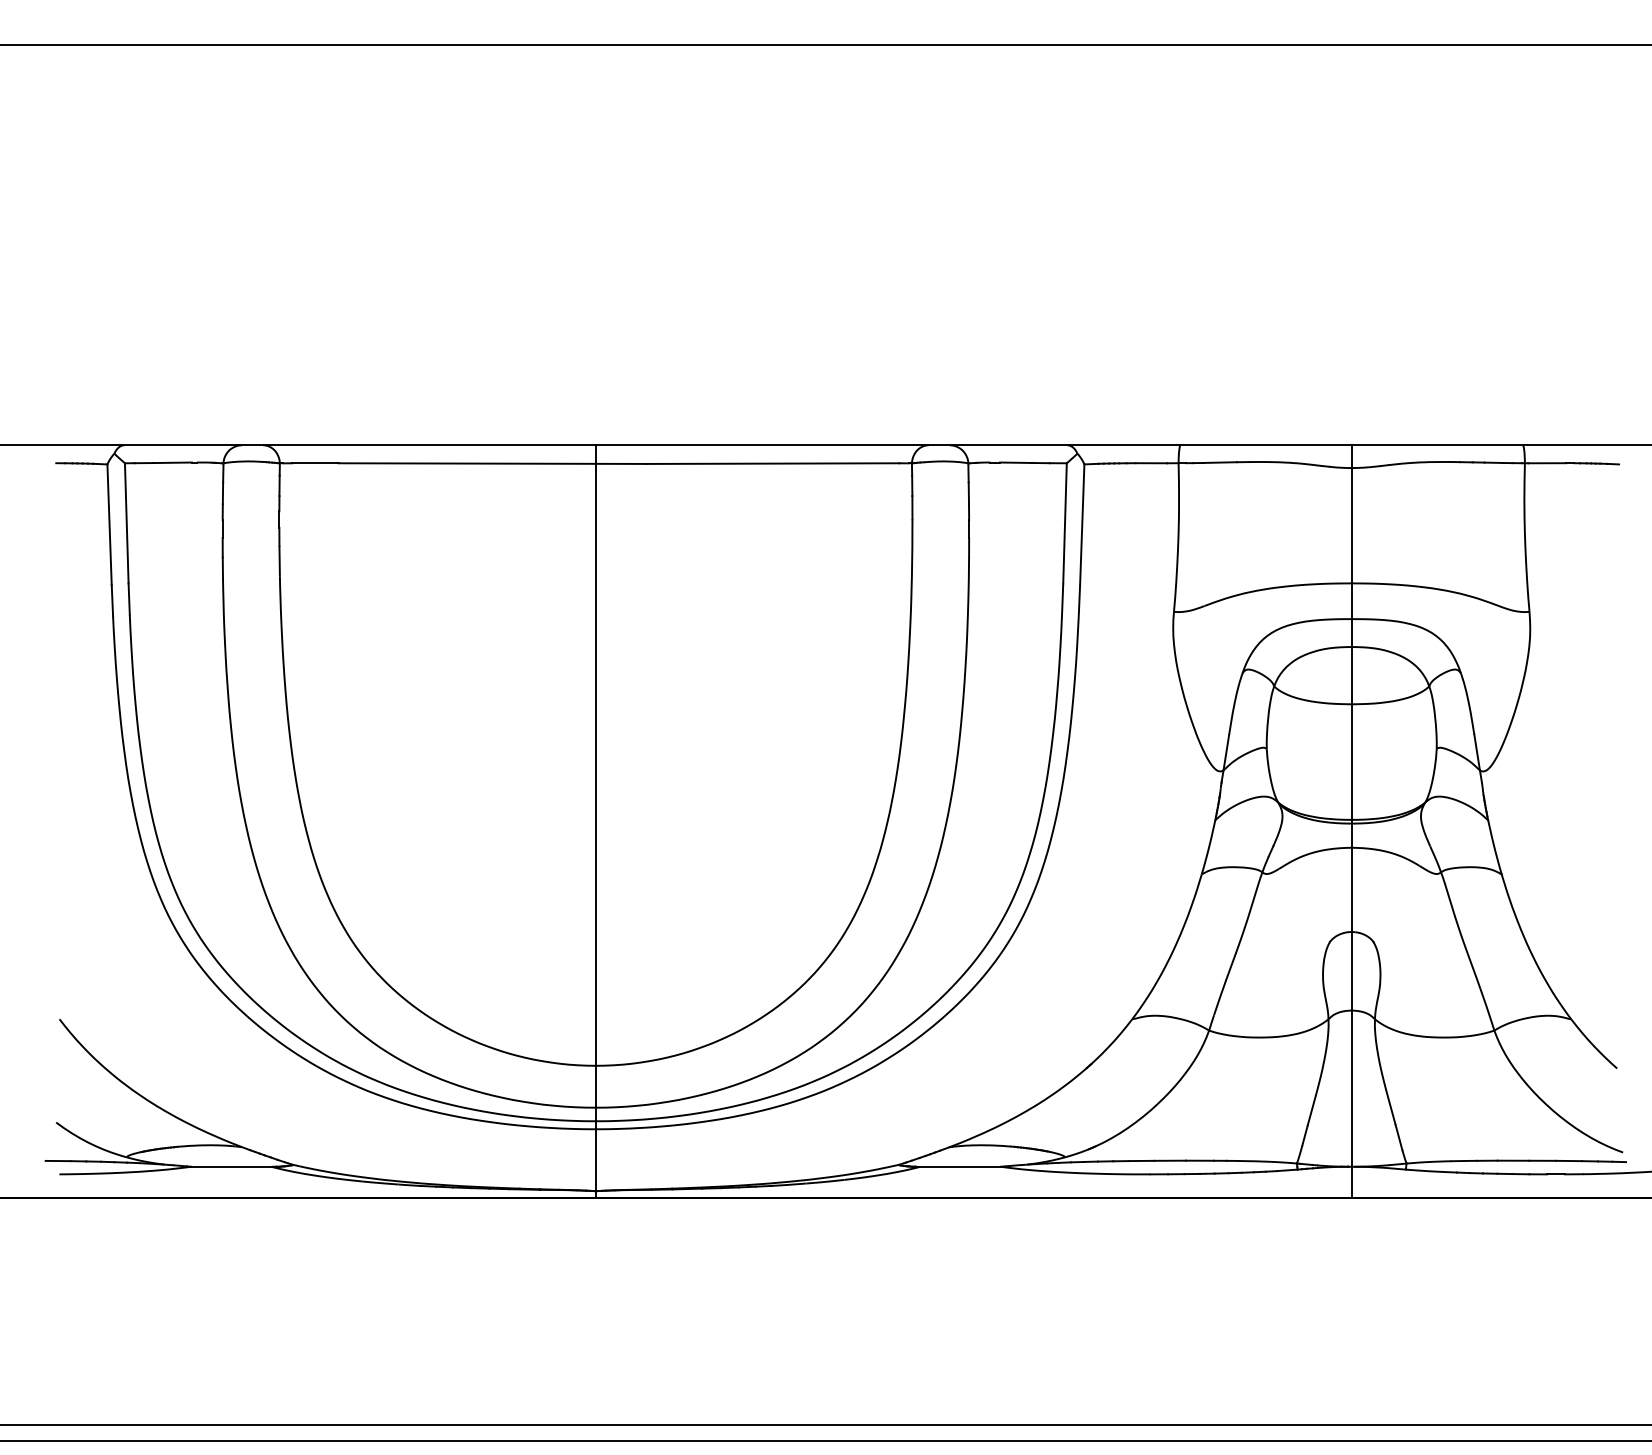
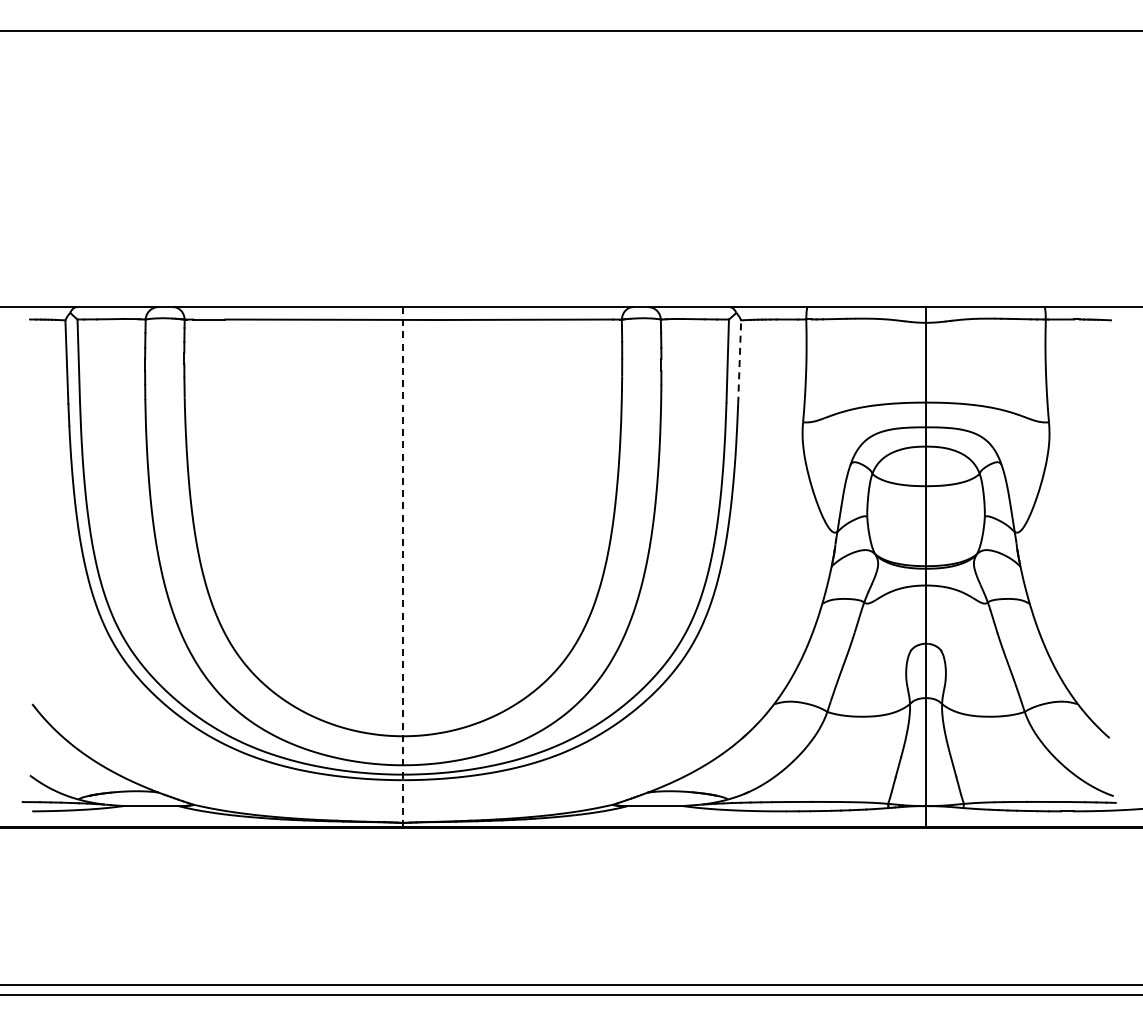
line: (1082, 525) -> (739, 362), solid -> dashed
line: (596, 820) -> (403, 566), solid -> dashed

